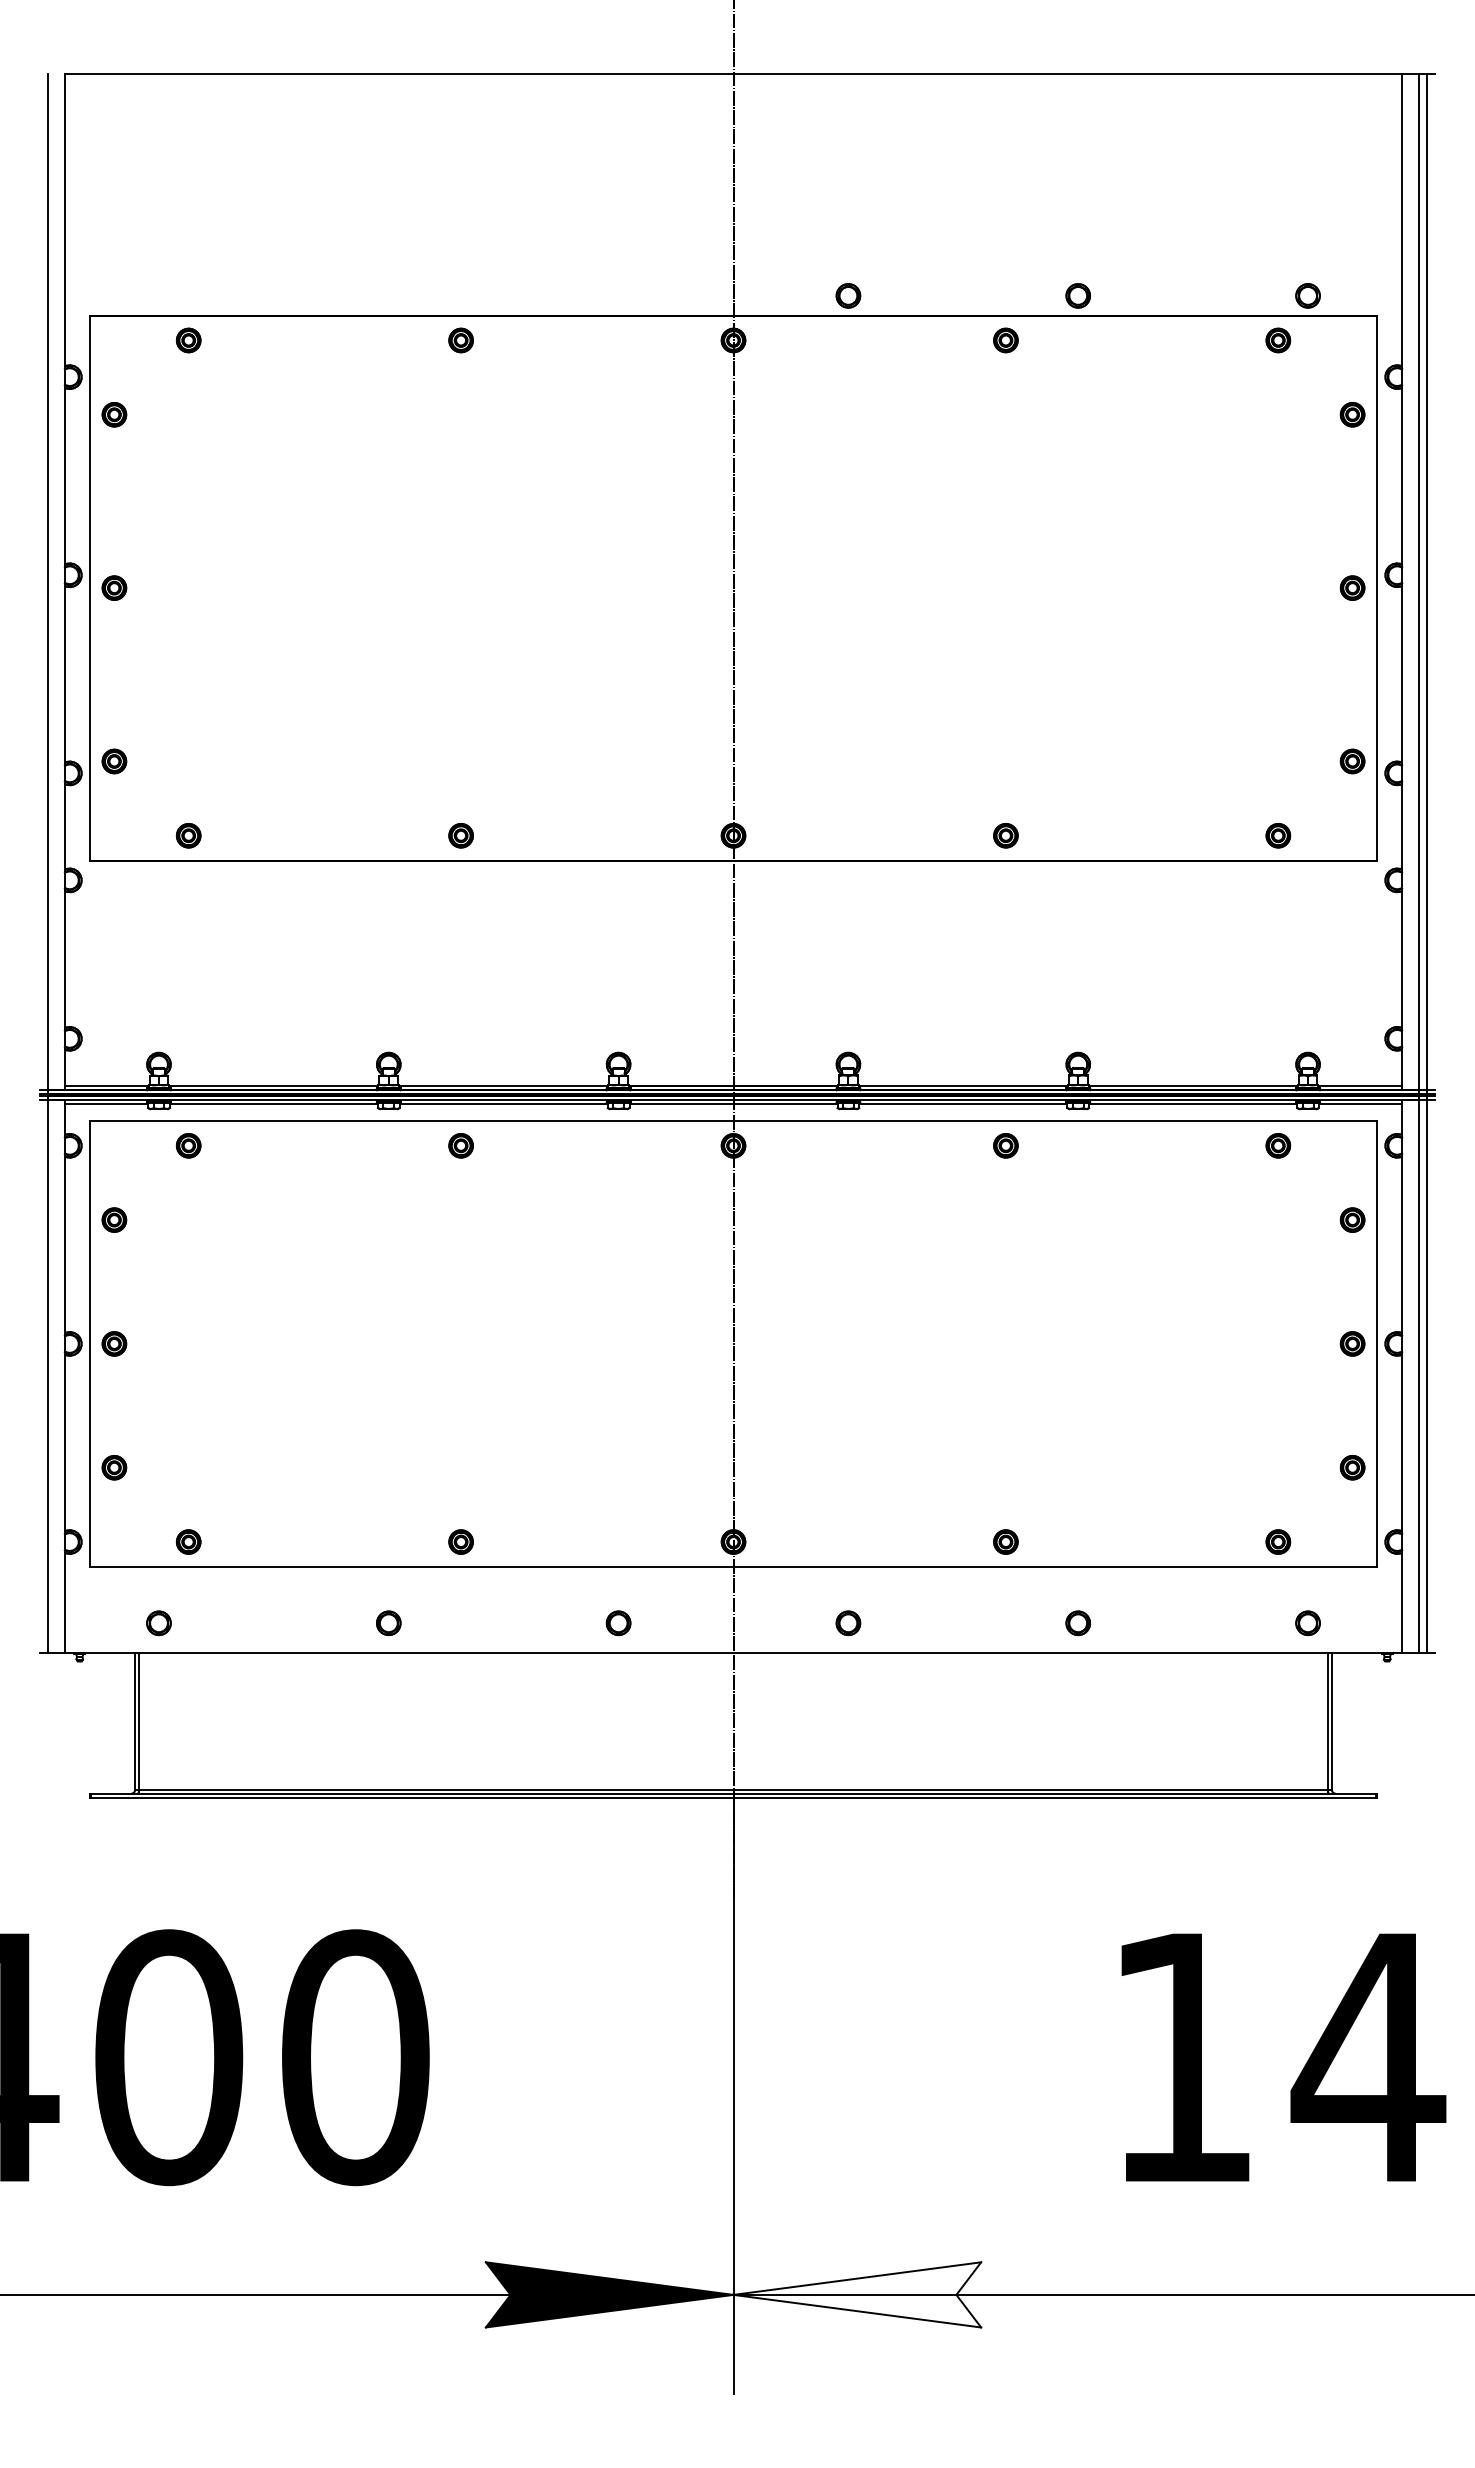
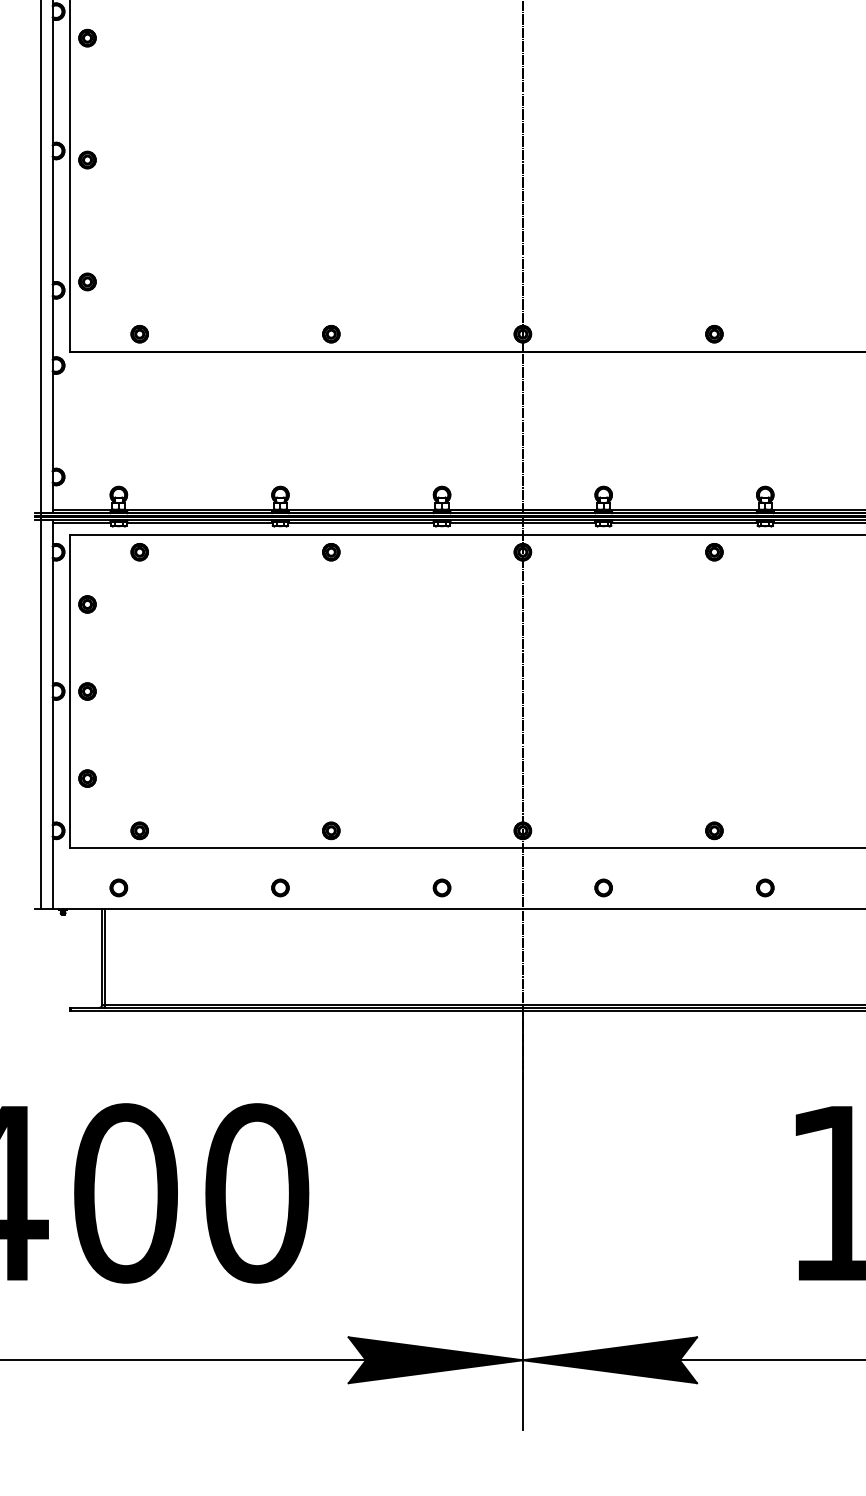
fill: (857, 2294) -> (610, 1359), added

